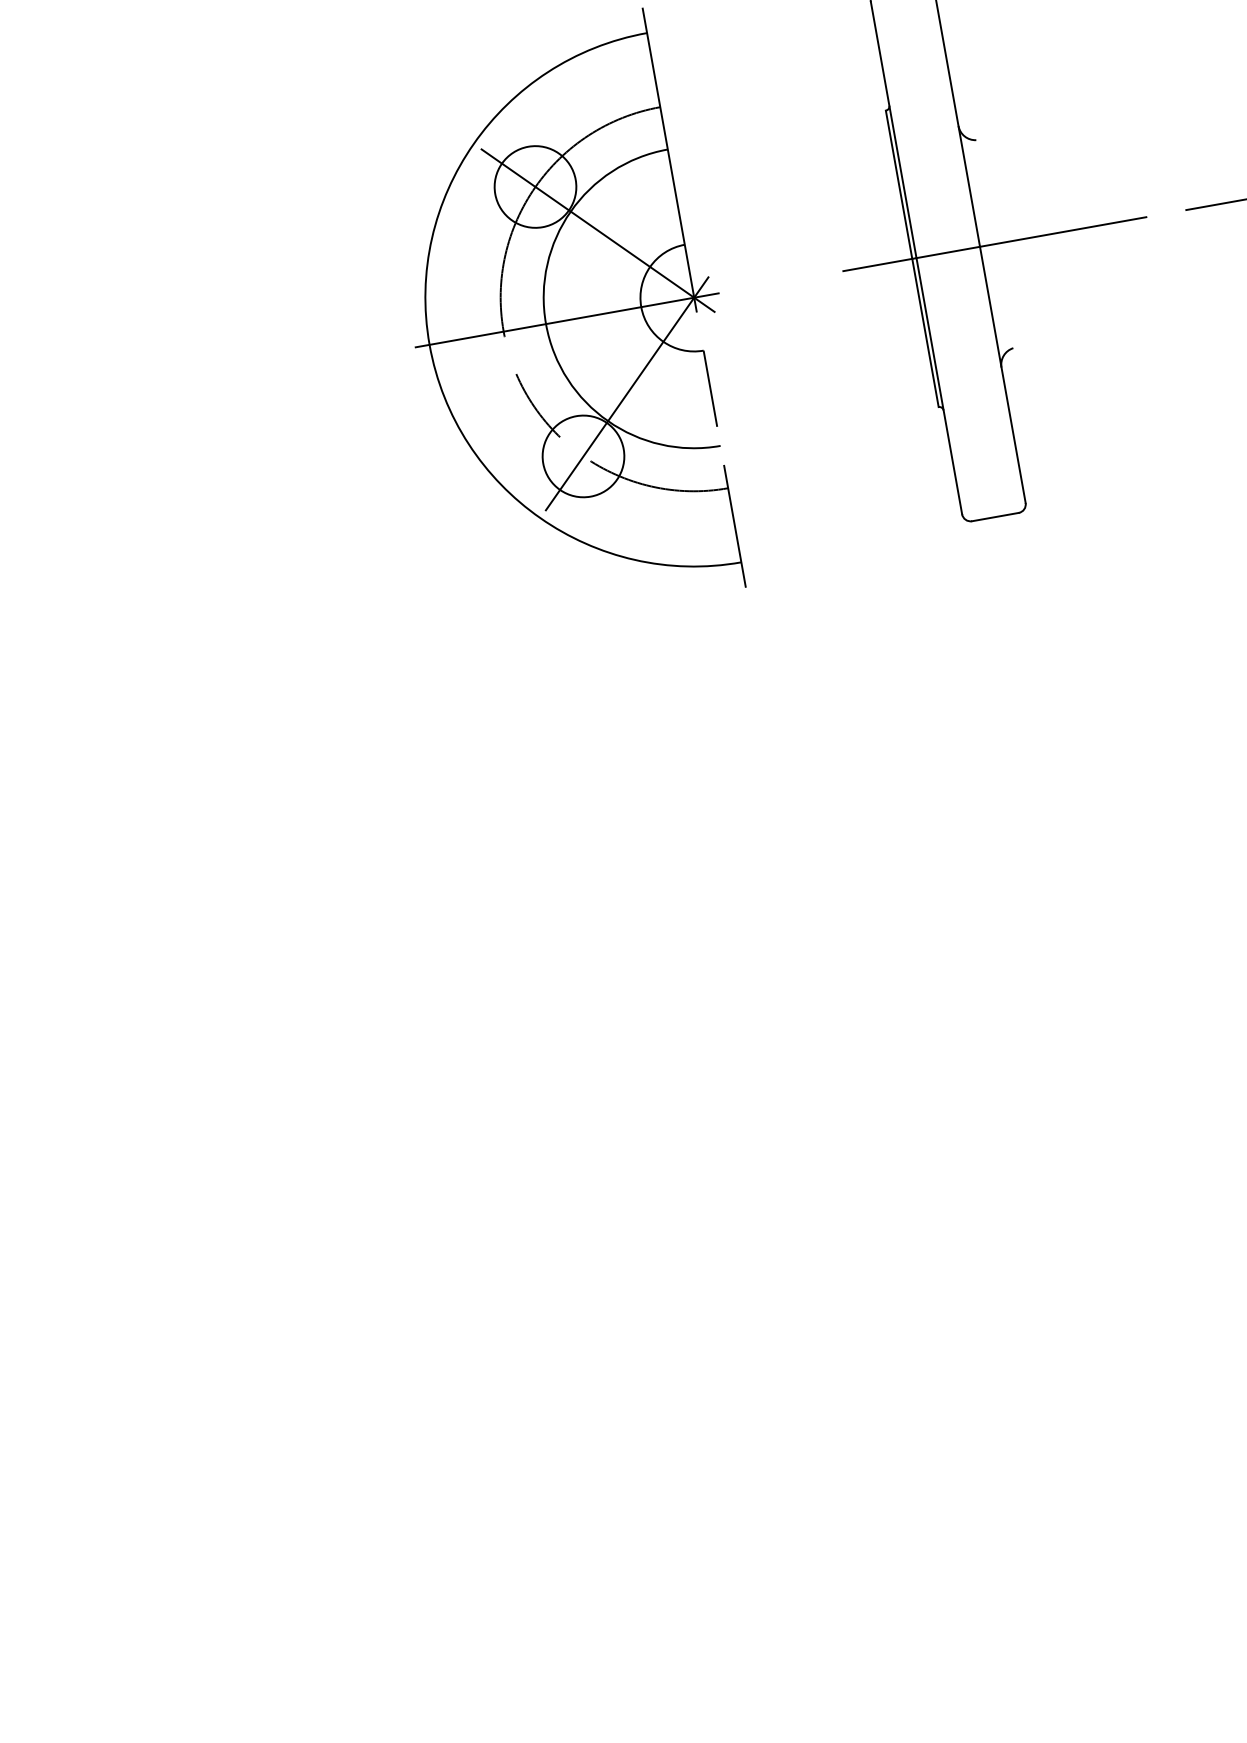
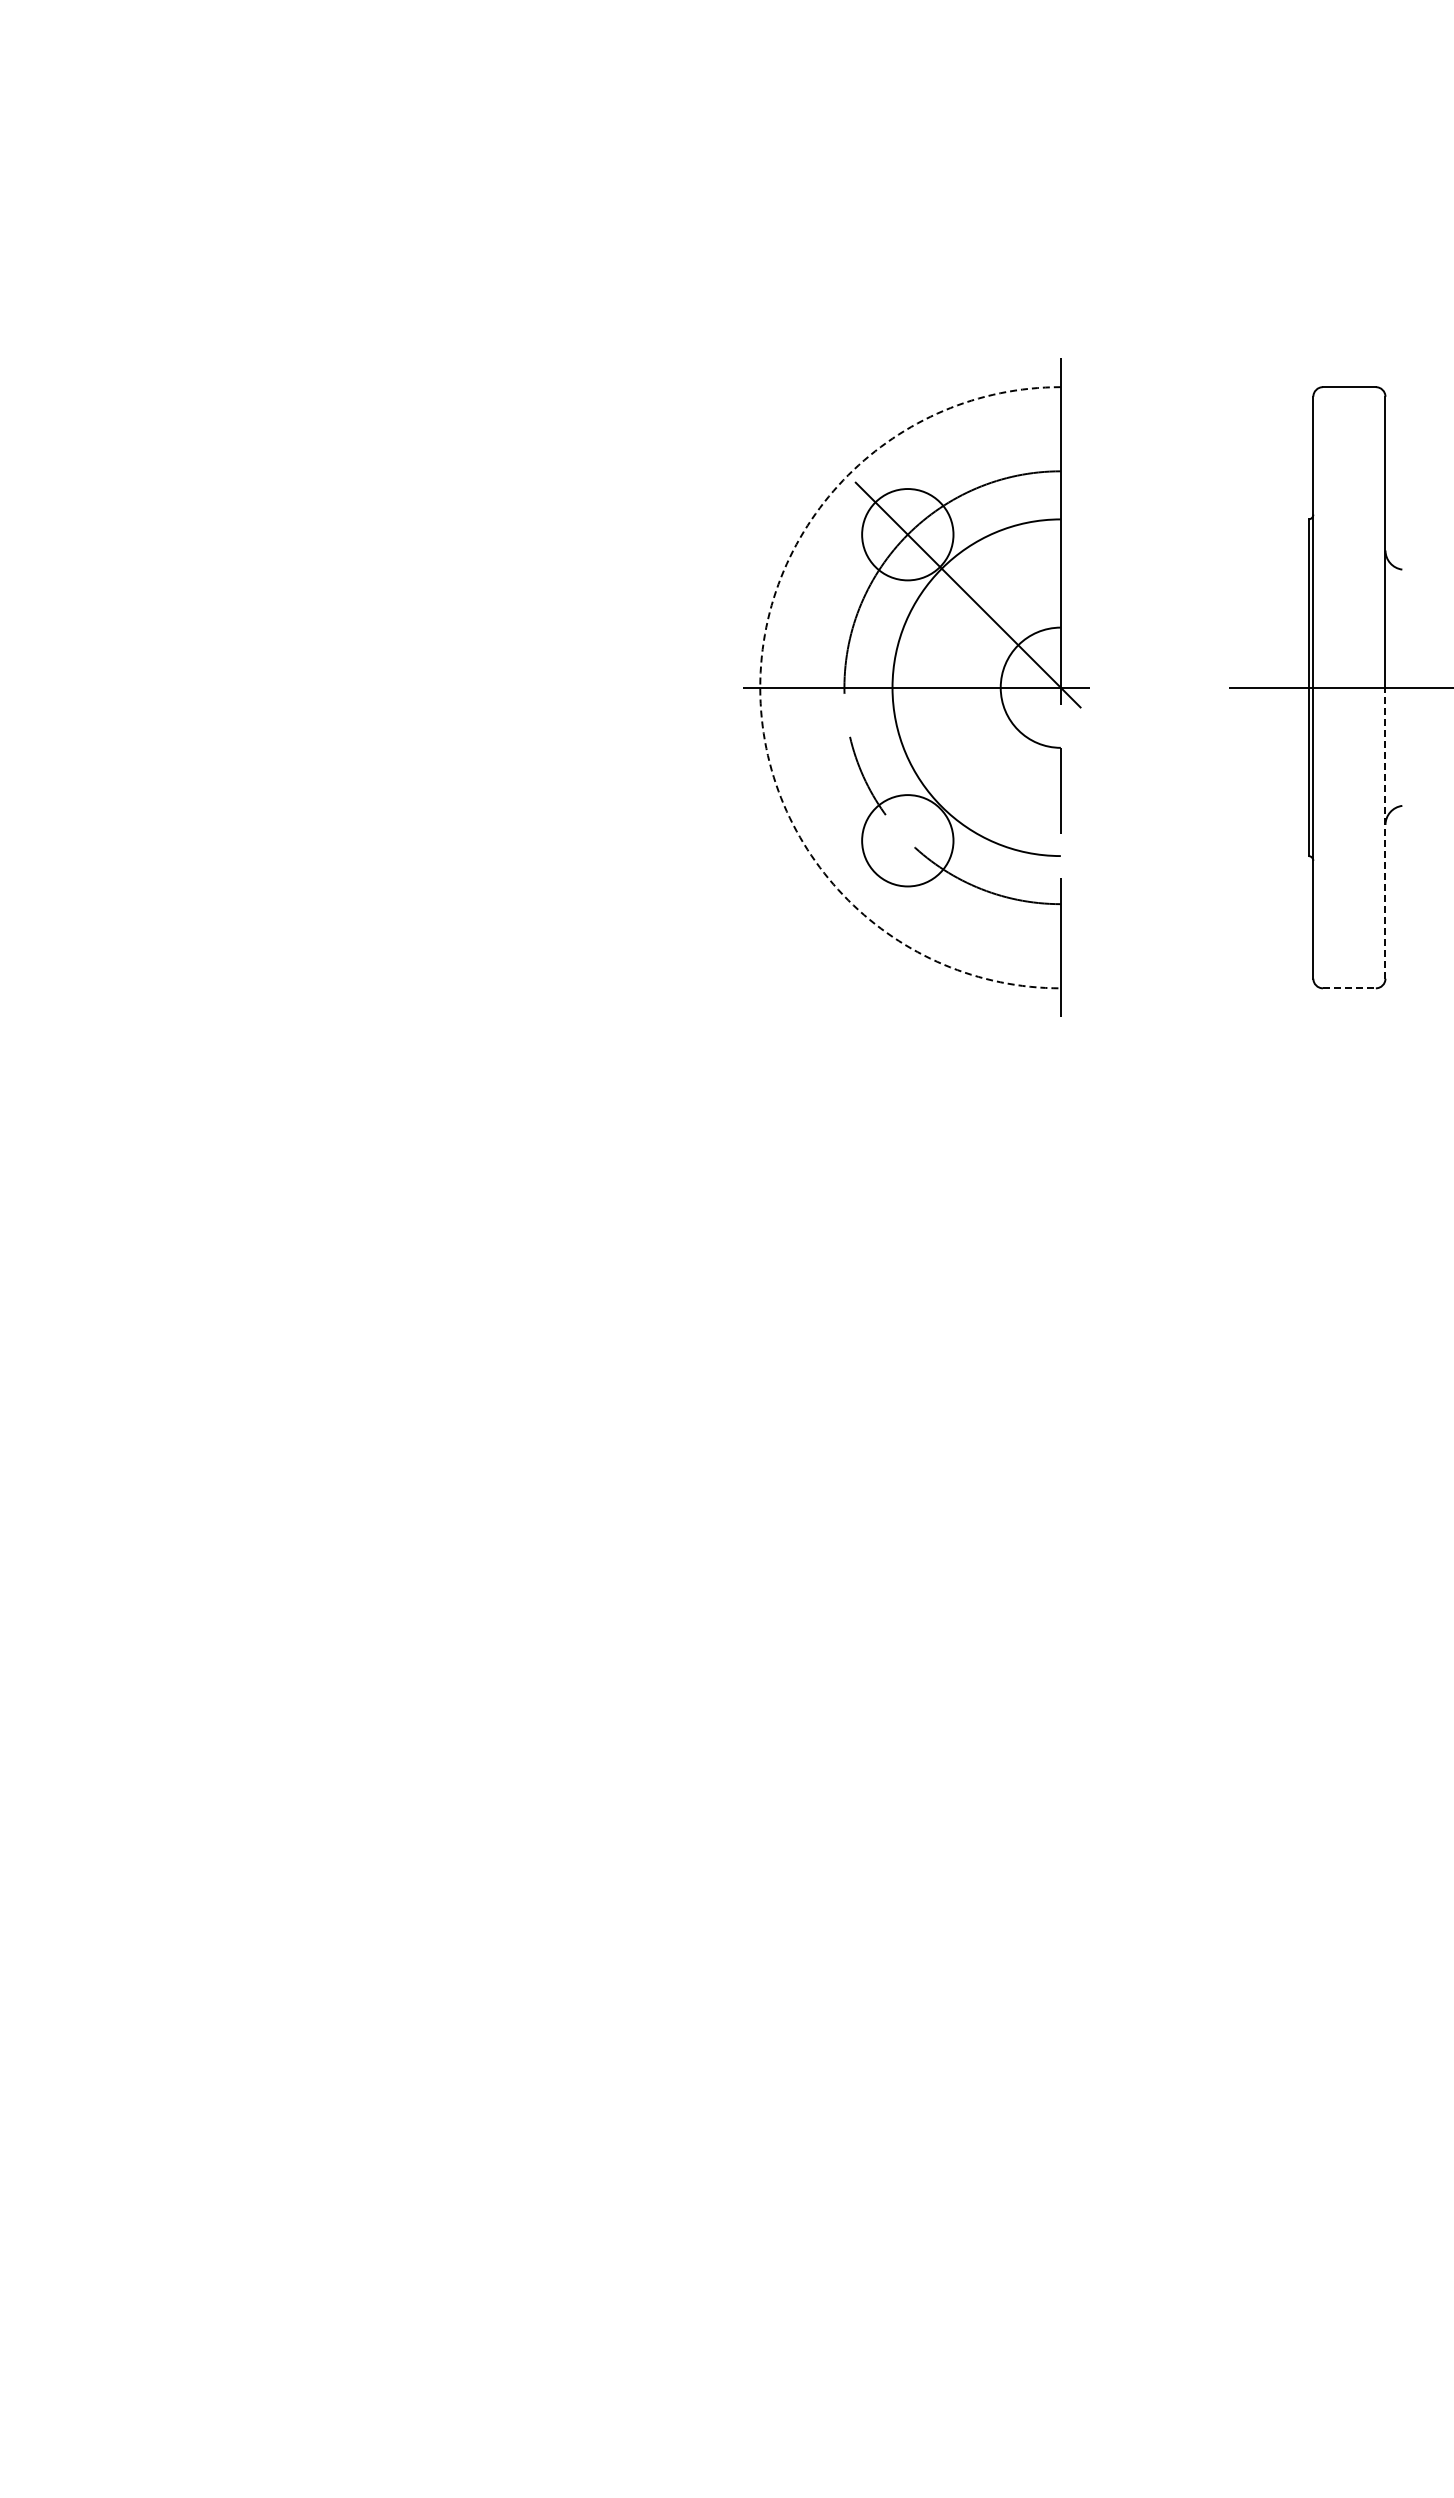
arc: (429, 344) -> (760, 687), solid -> dashed
line: (1002, 374) -> (1385, 832), solid -> dashed
line: (627, 393) -> (968, 780), removed
line: (995, 517) -> (1349, 988), solid -> dashed

